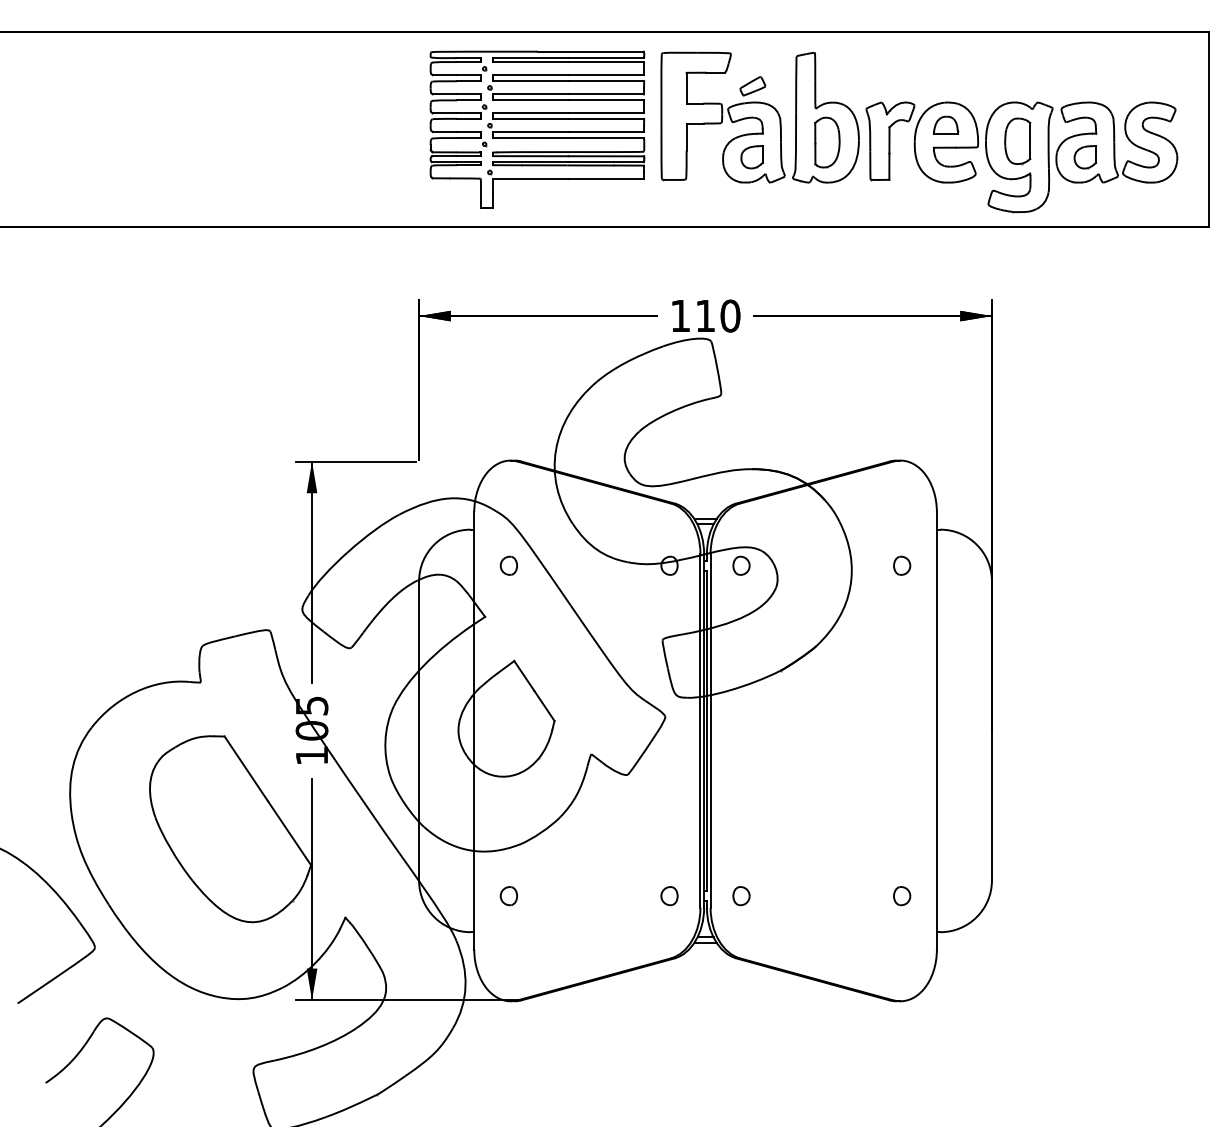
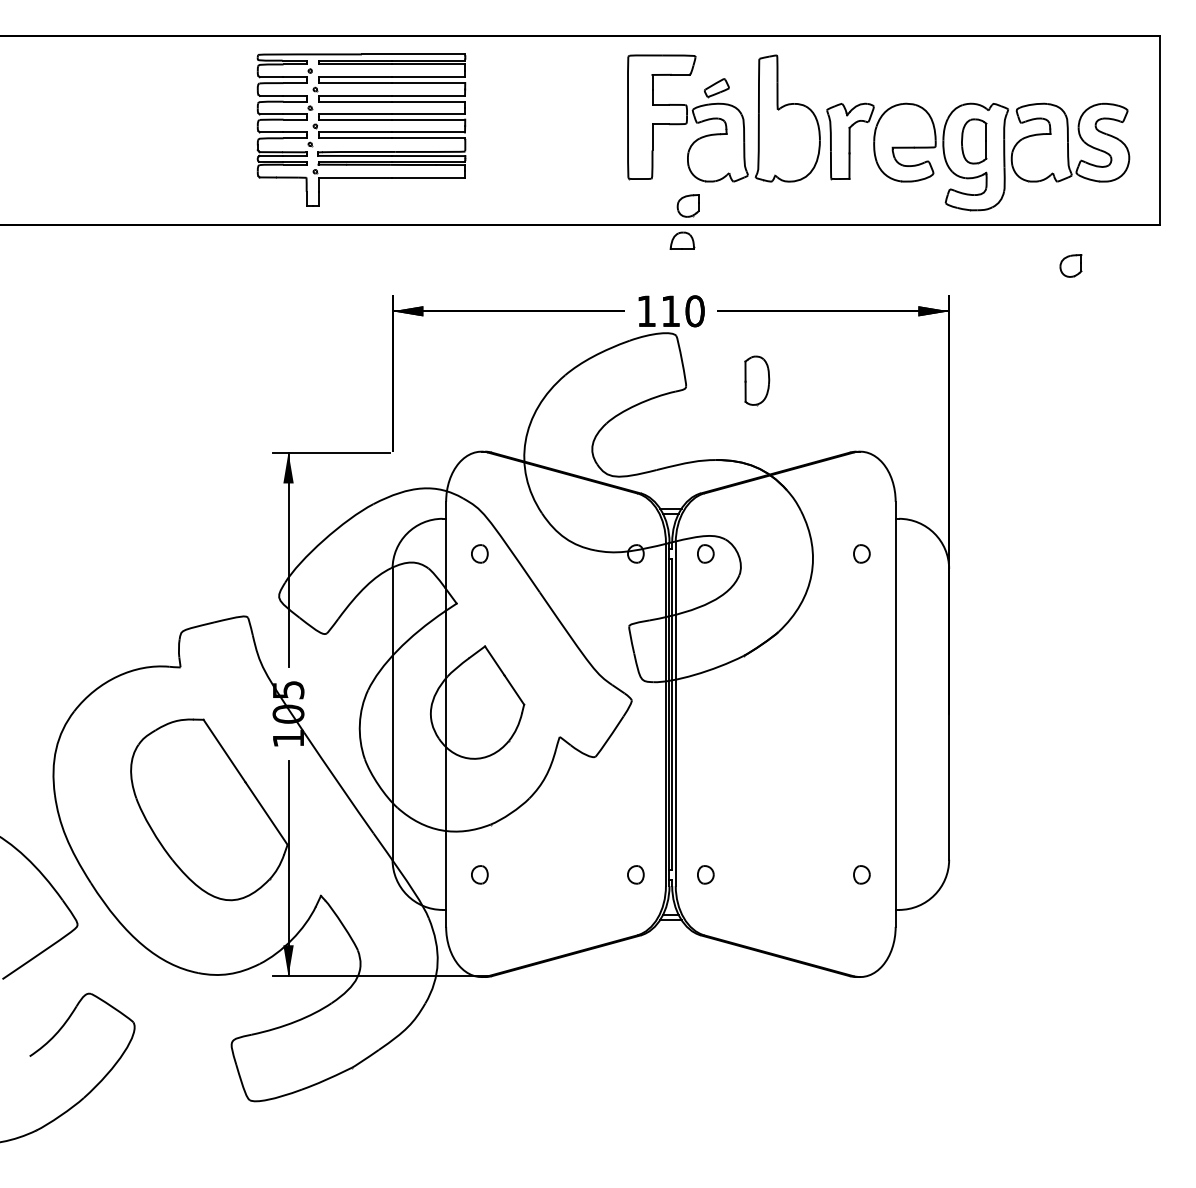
part: (945, 124) -> (682, 240), moved
part: (537, 128) -> (361, 129), moved
part: (827, 142) -> (757, 380), moved
part: (751, 156) -> (687, 205), moved
part: (1084, 156) -> (1070, 265), moved

